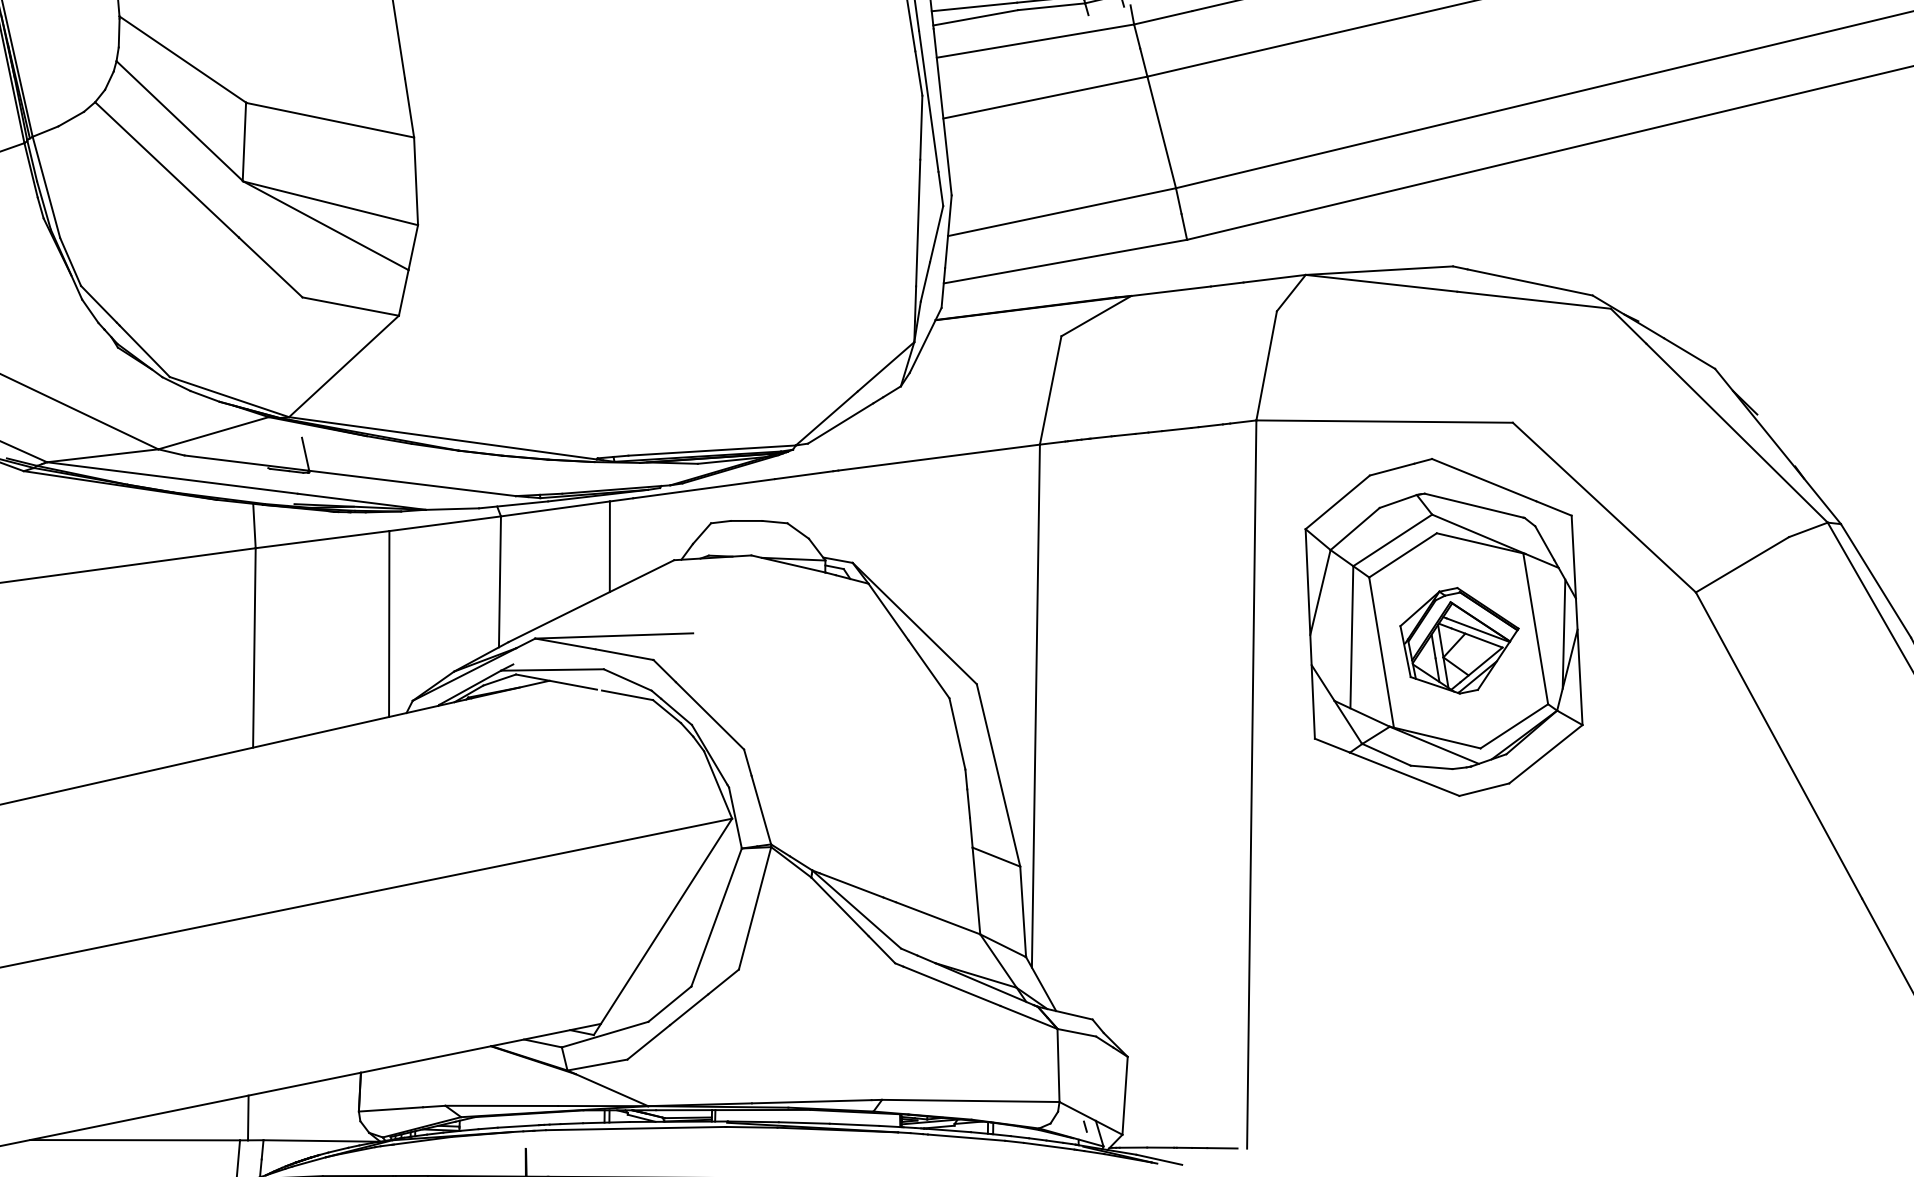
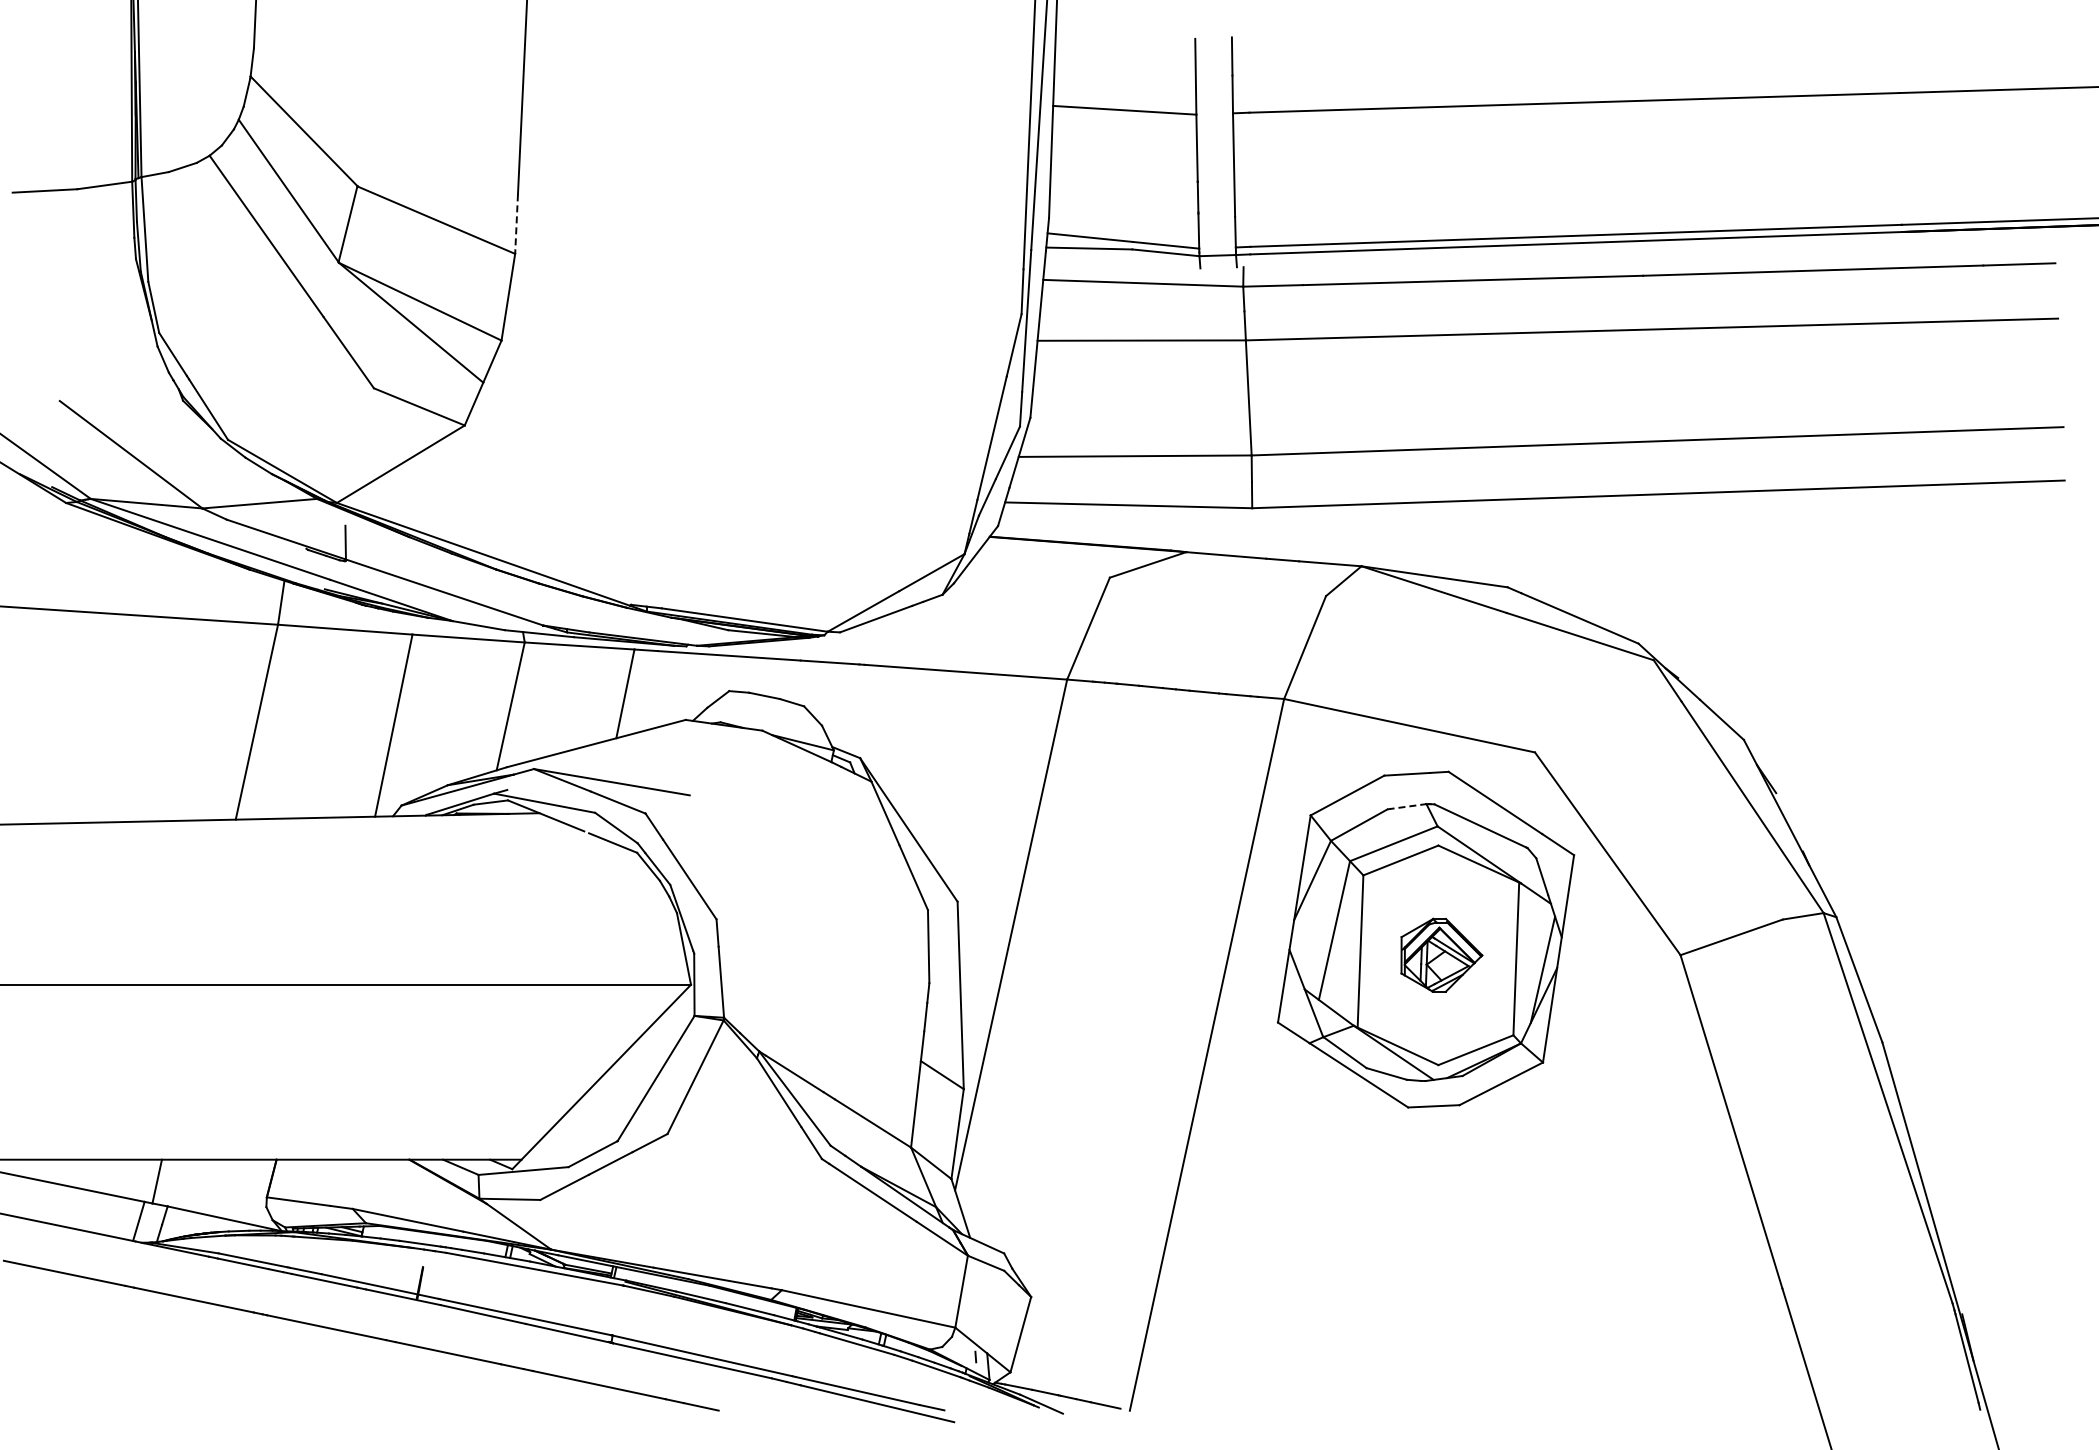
line: (409, 108) -> (516, 224), solid -> dashed
line: (1398, 501) -> (1407, 806), solid -> dashed
part: (1461, 640) -> (1441, 955), size x0.7

